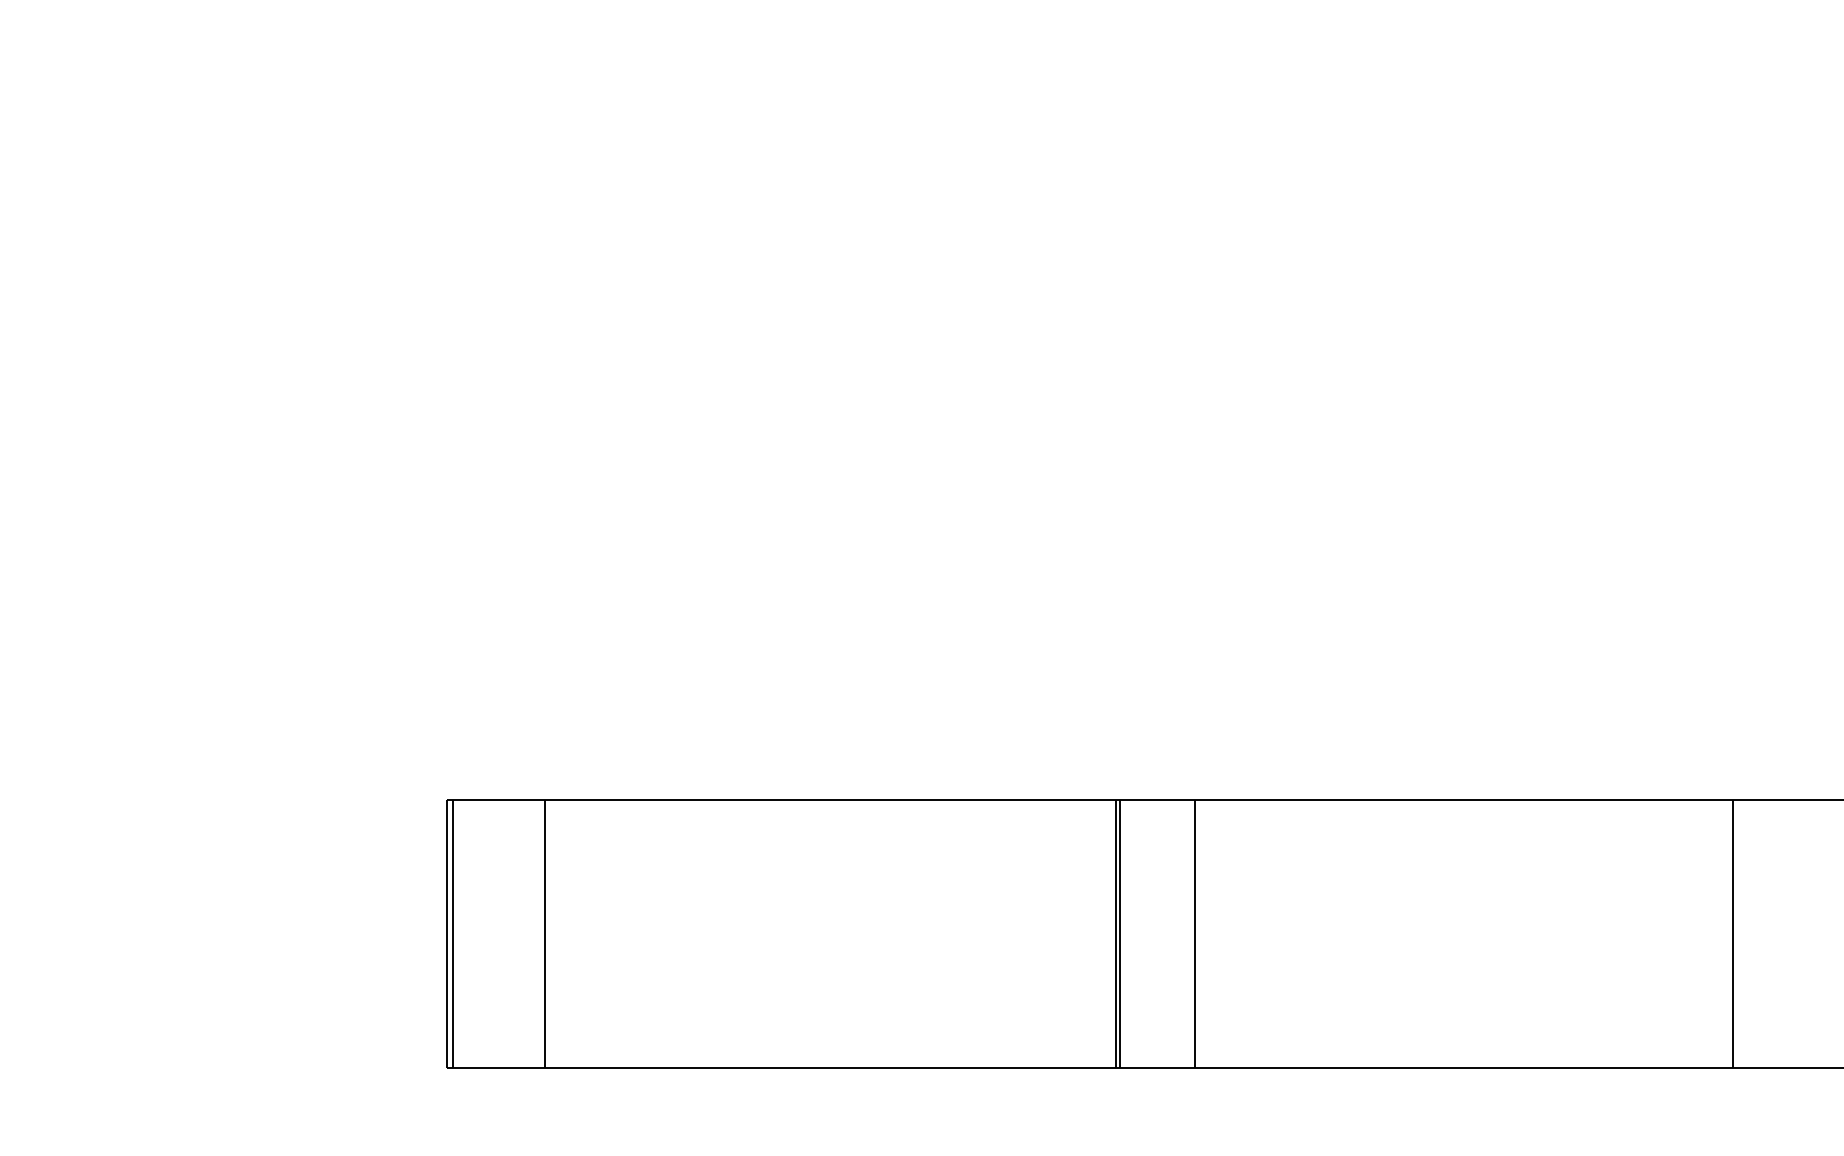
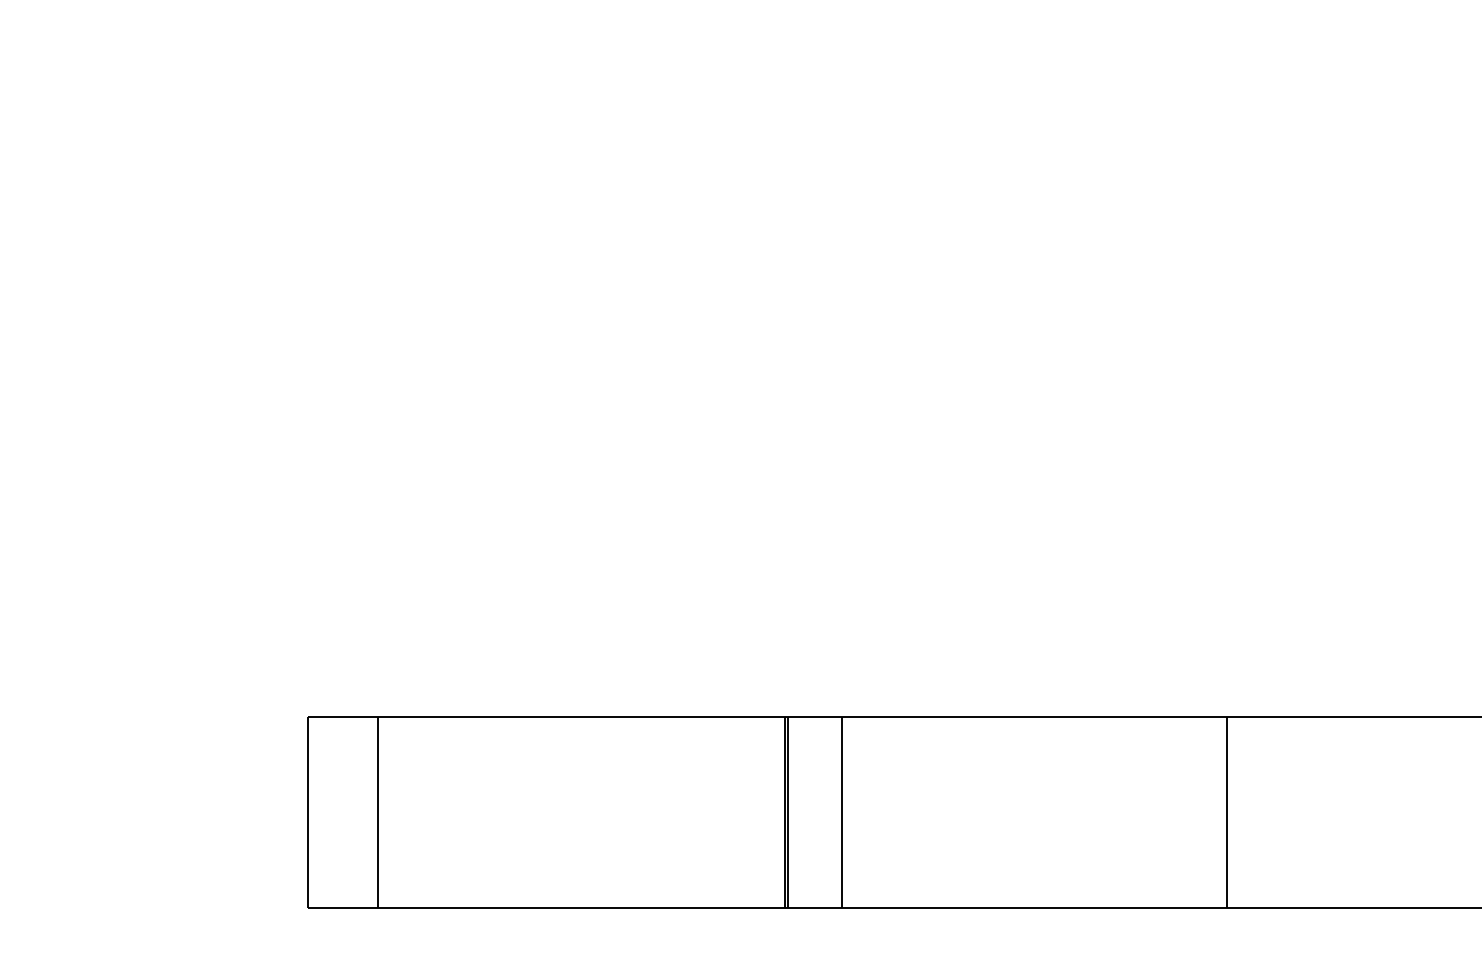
line: (452, 933) -> (311, 812), removed

